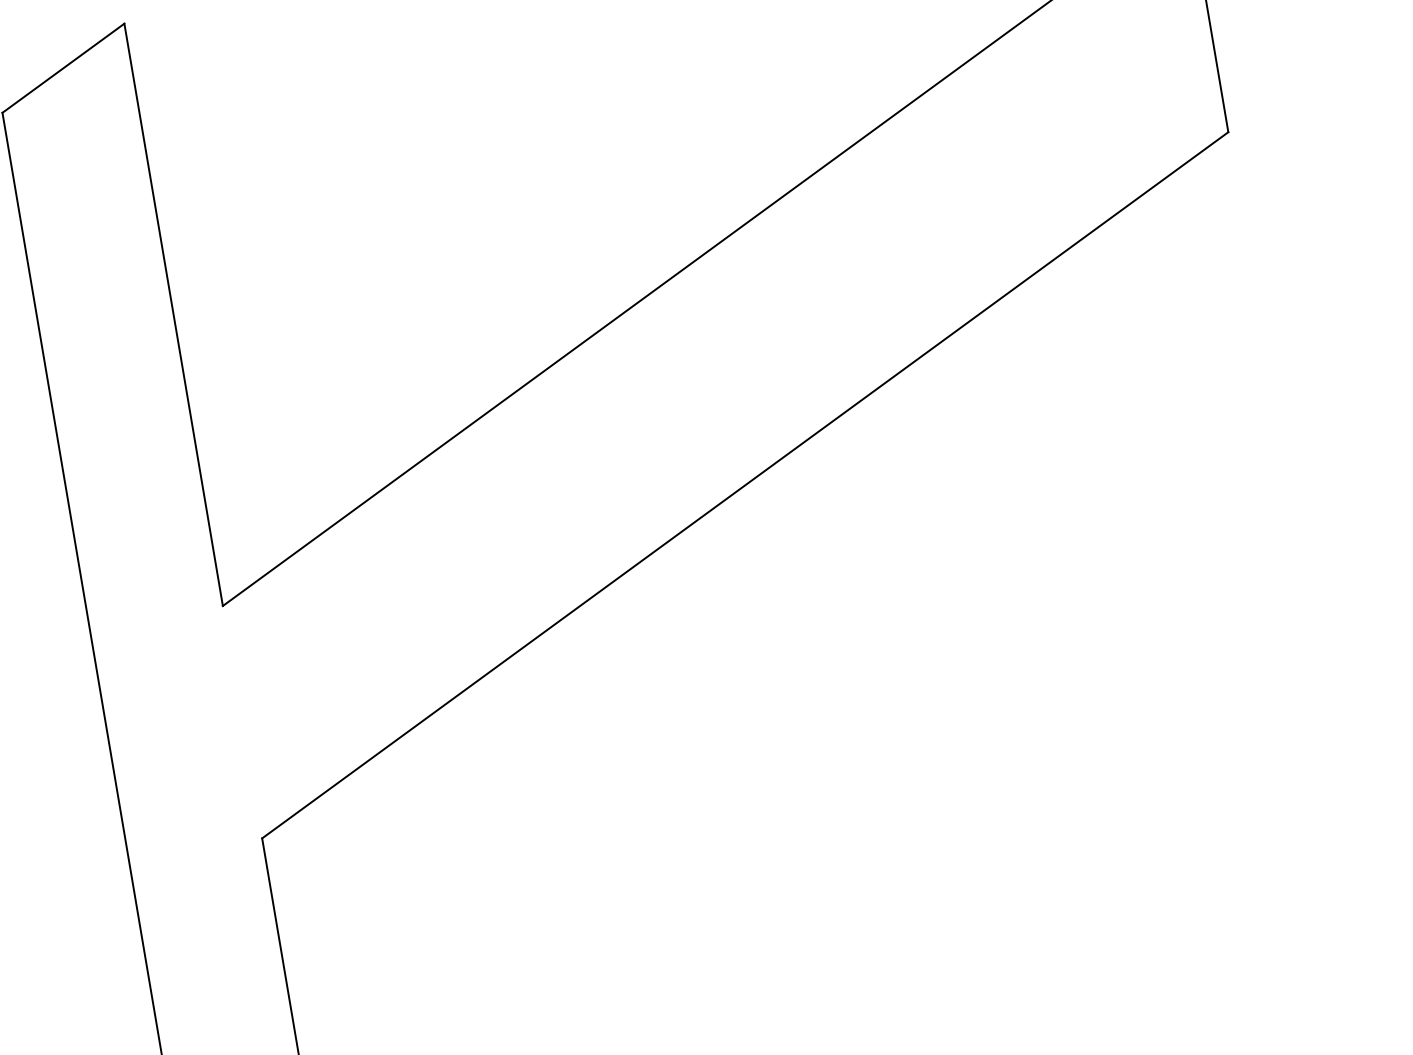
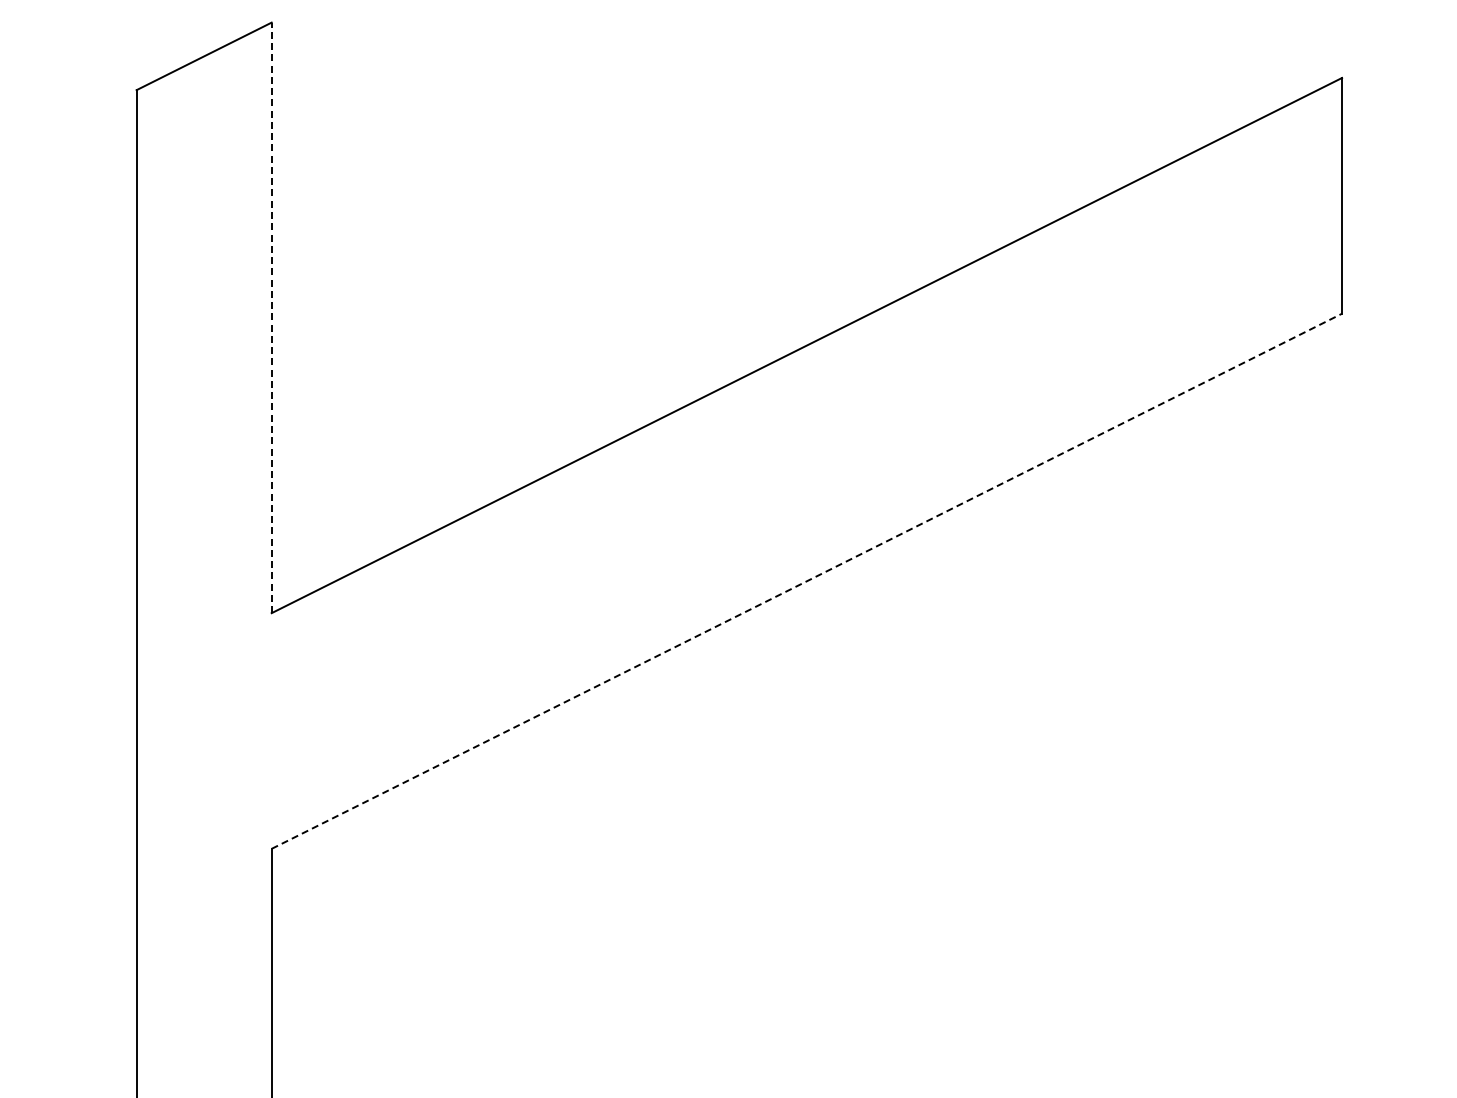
line: (173, 314) -> (271, 317), solid -> dashed
line: (745, 485) -> (807, 581), solid -> dashed

